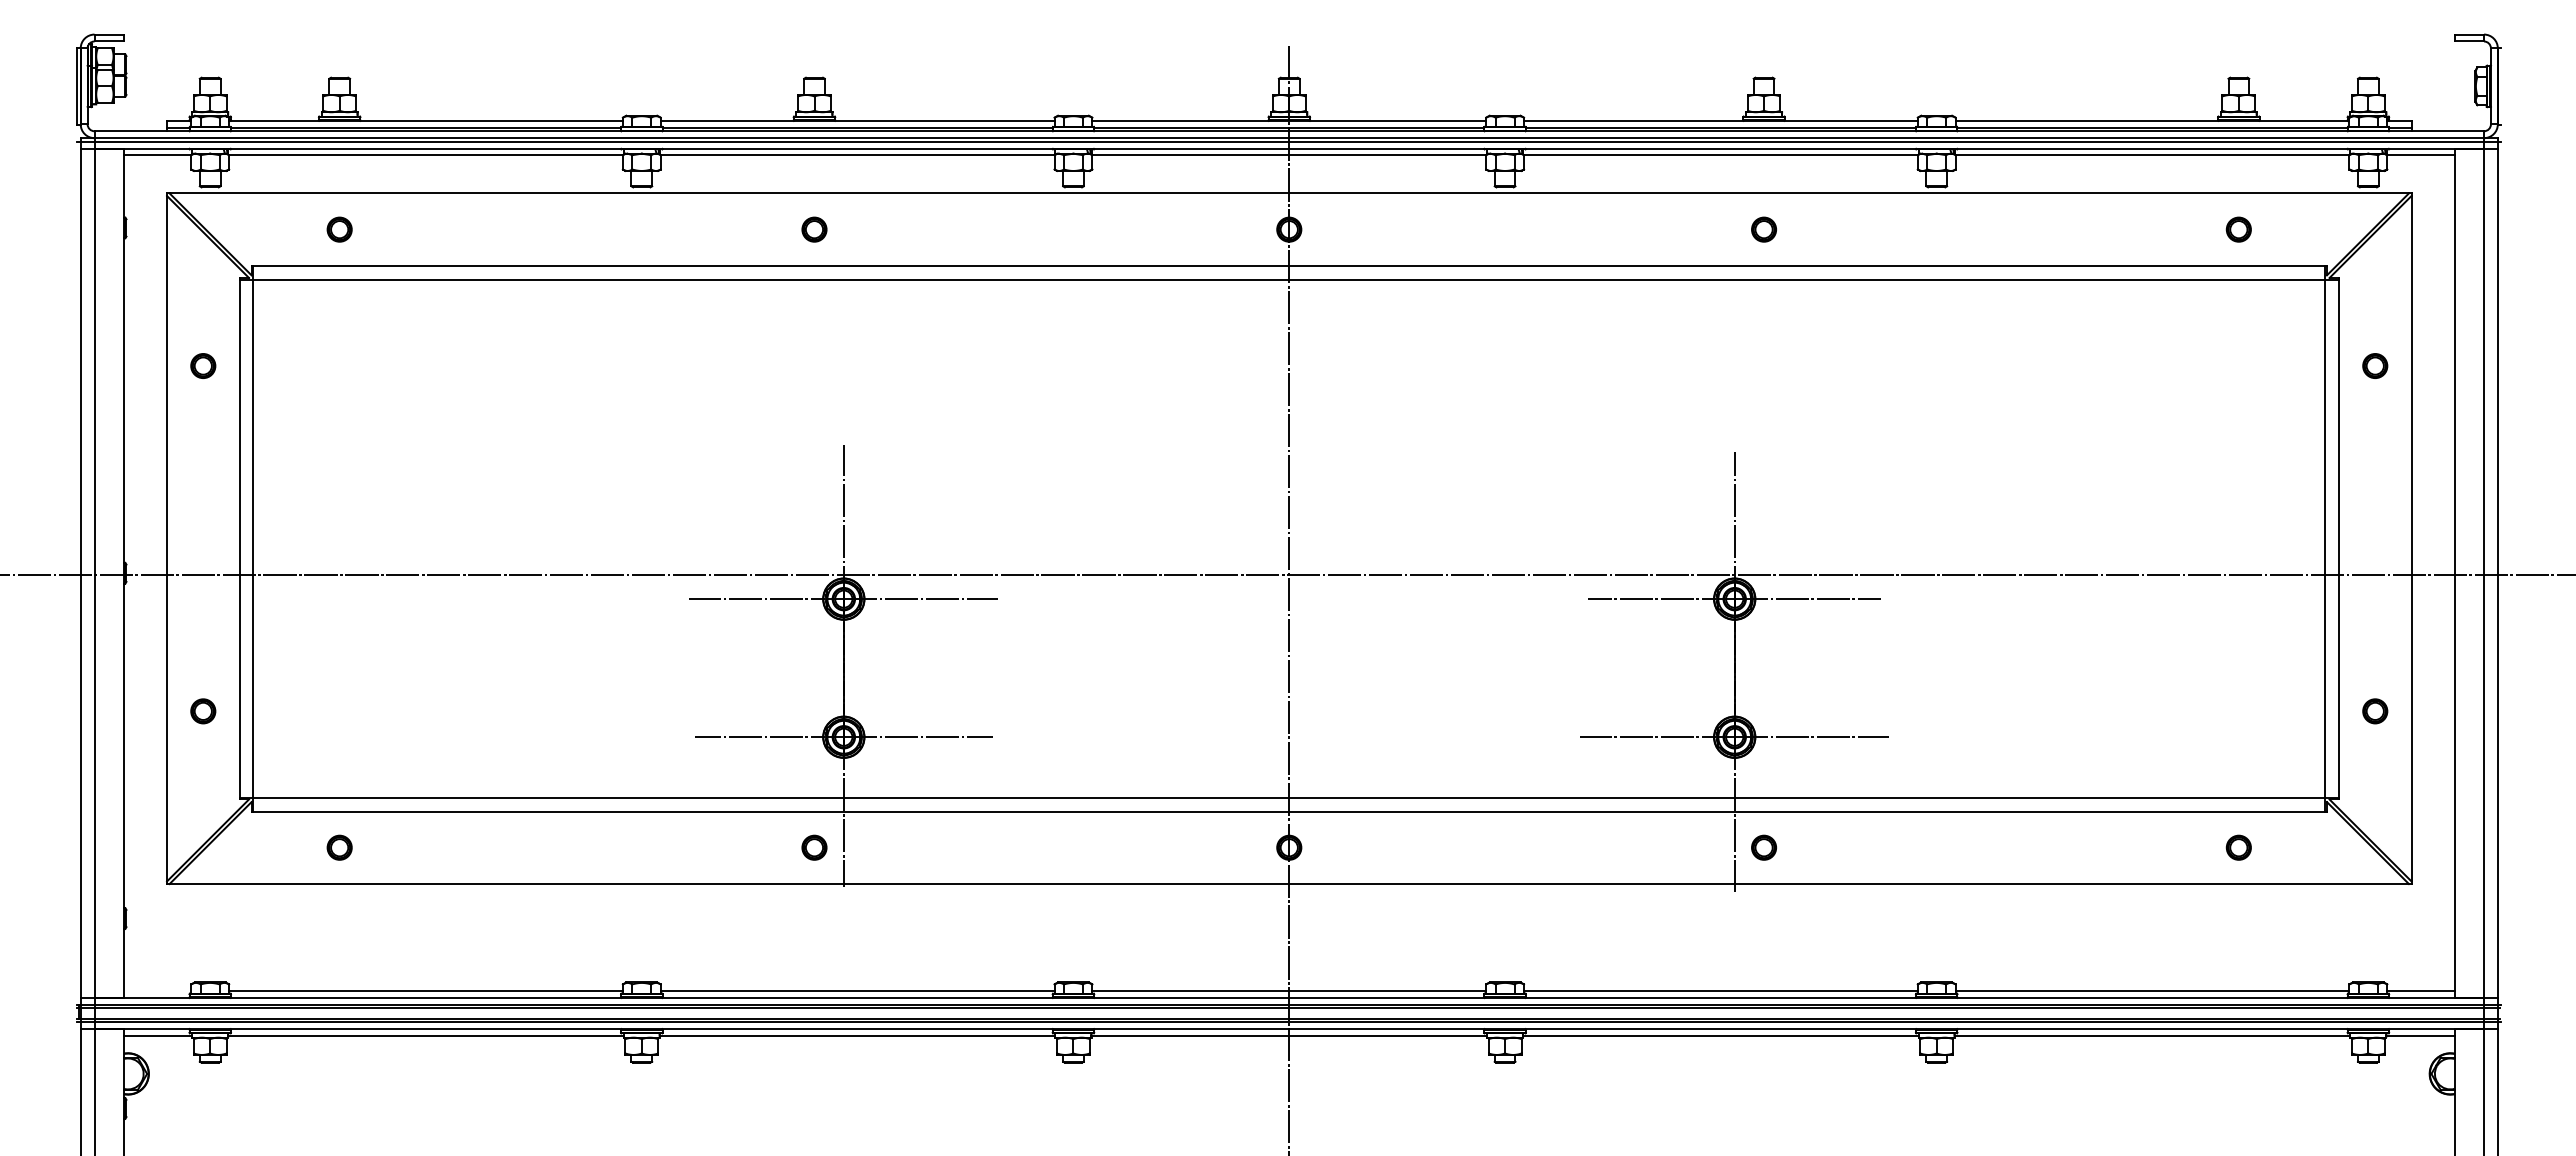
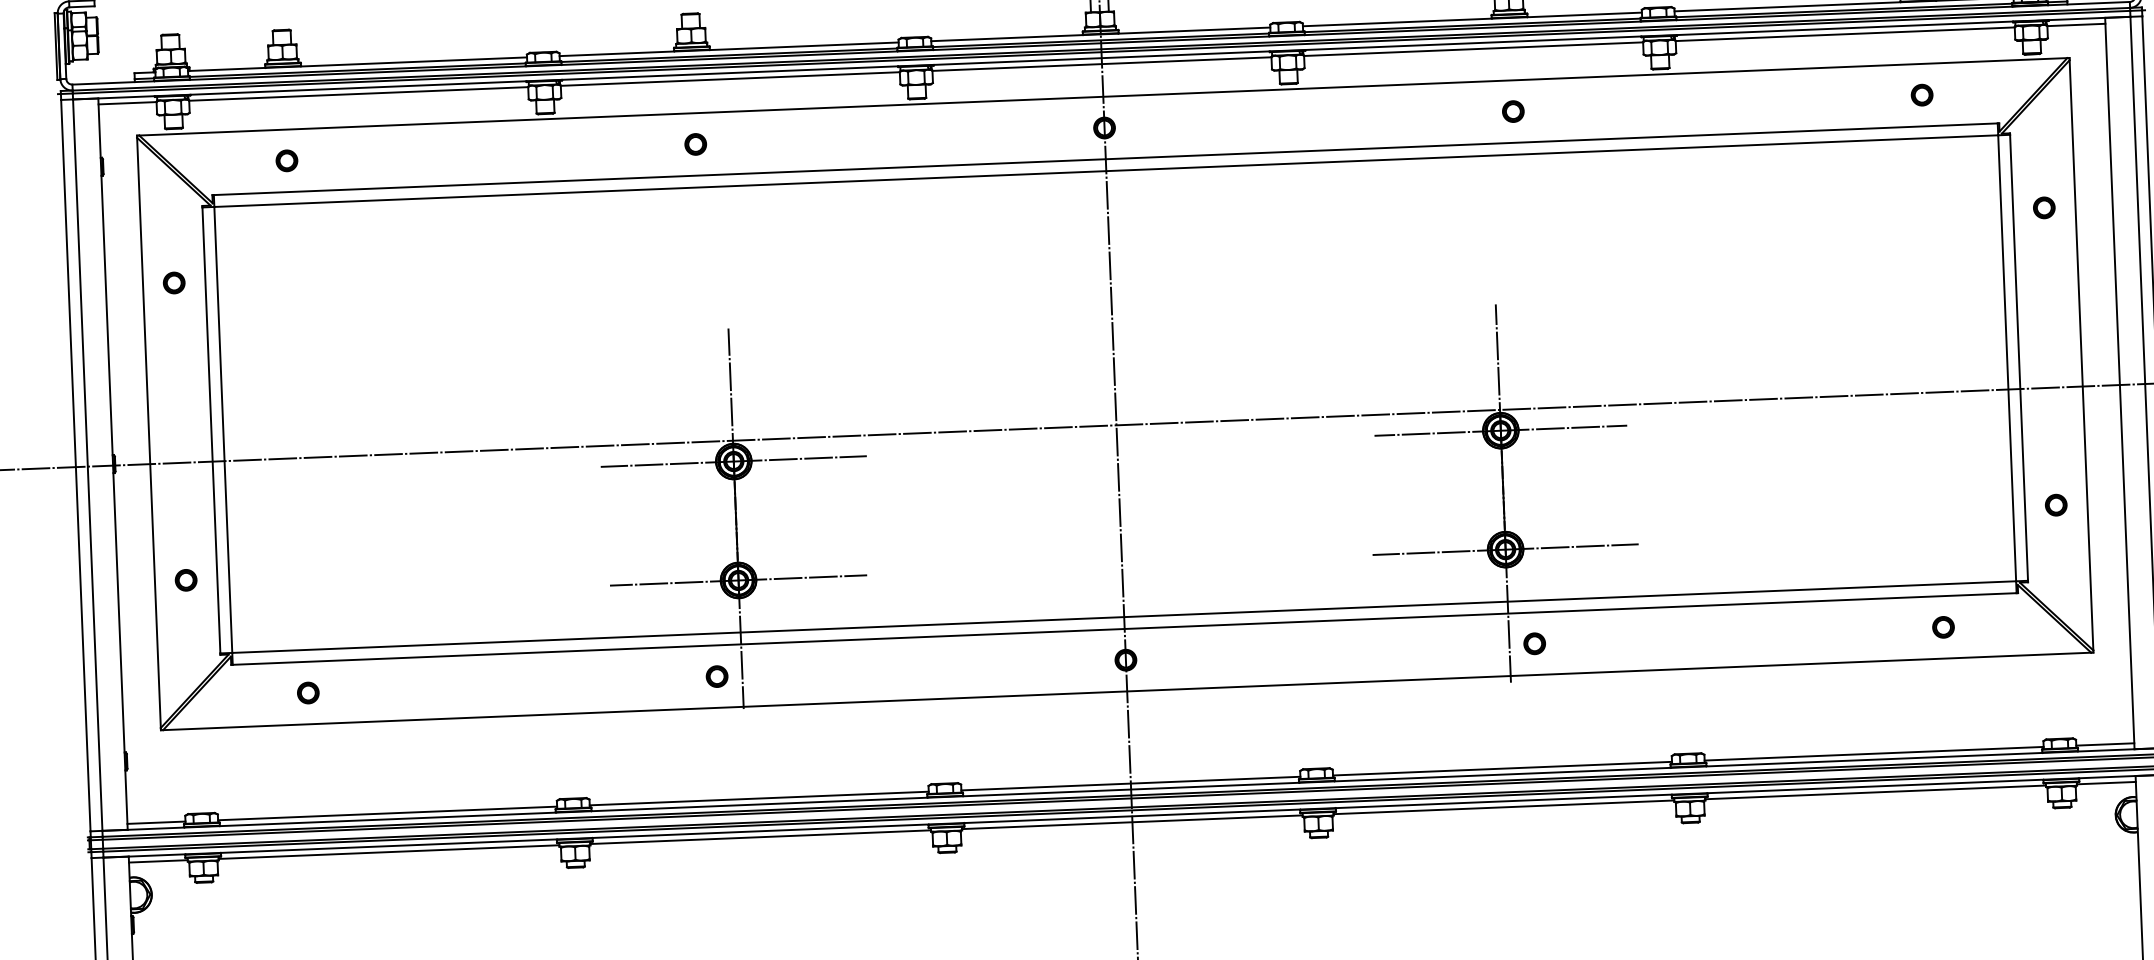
line: (157, 991) -> (156, 823), added

